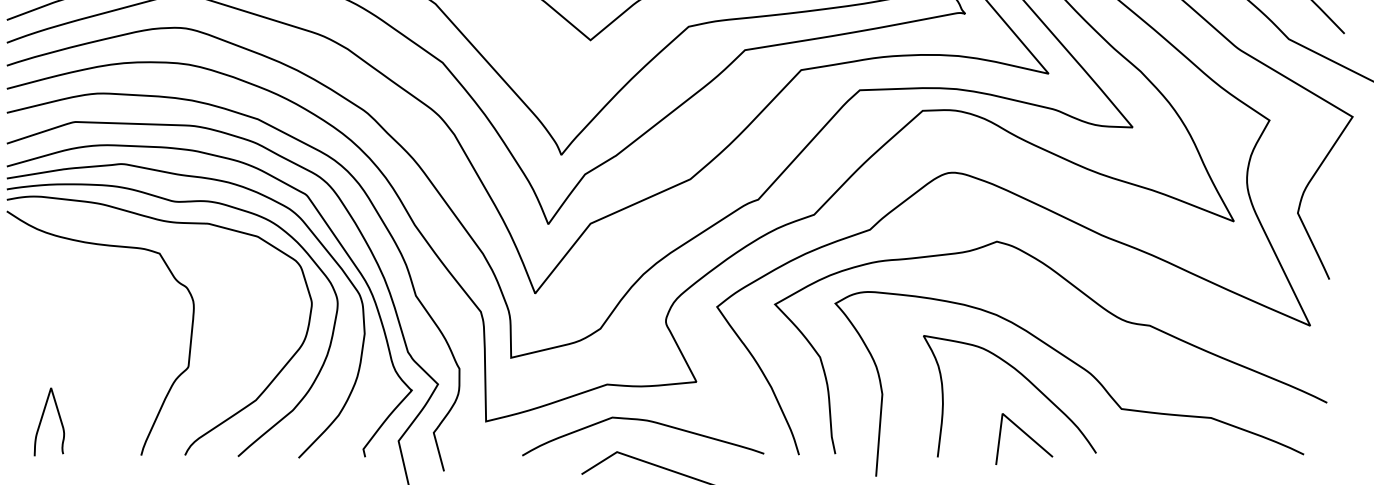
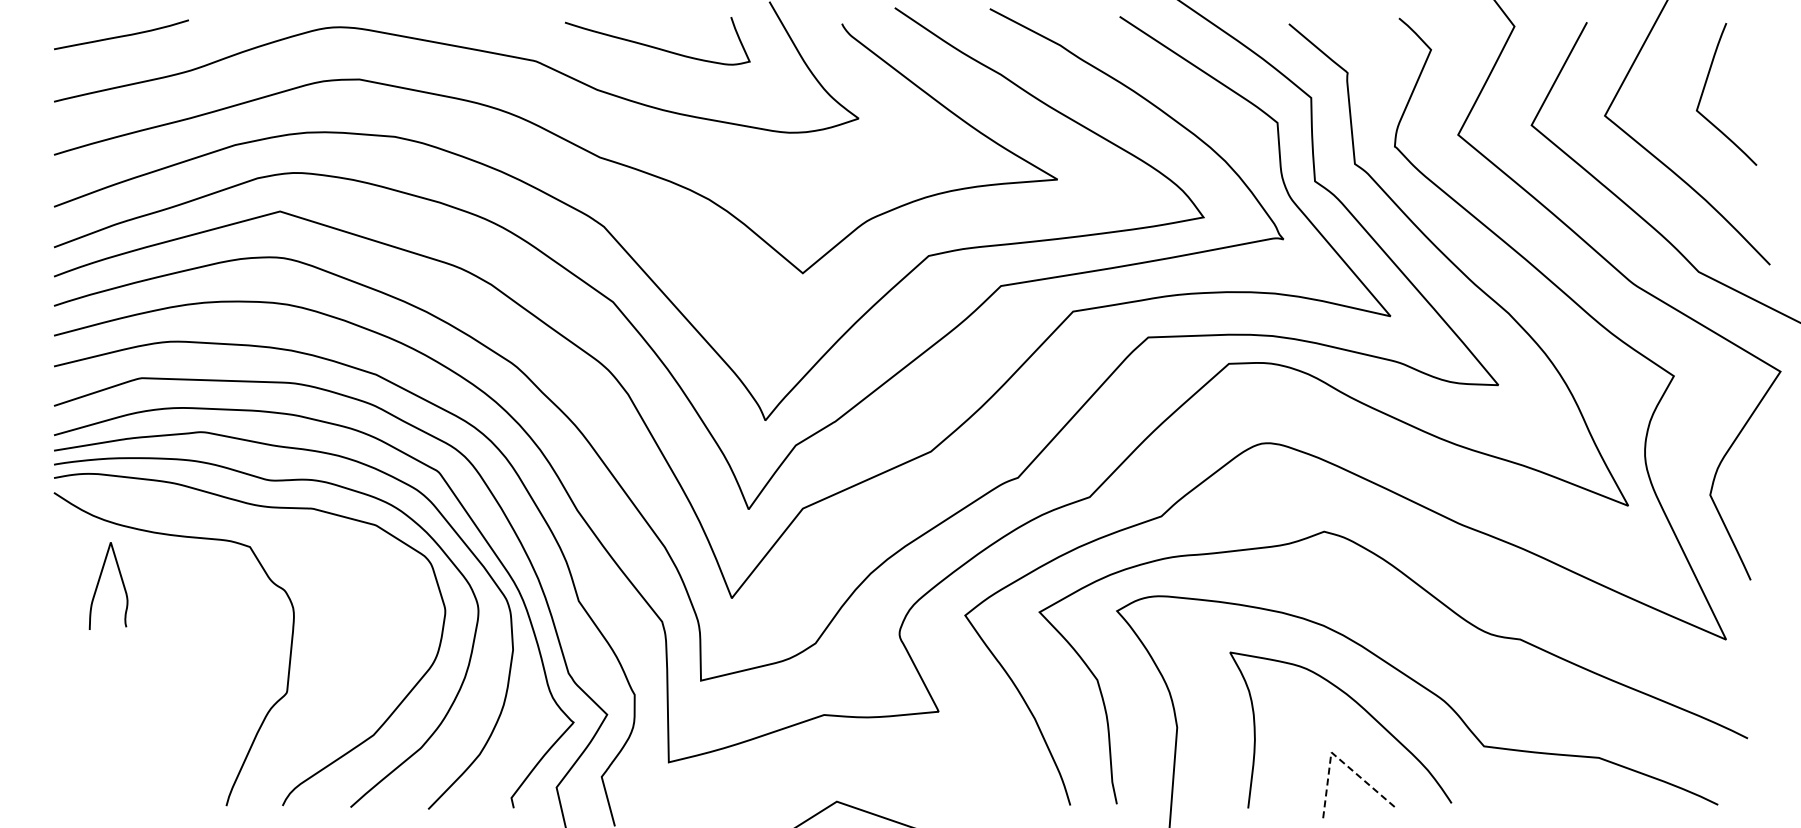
line: (1008, 418) -> (1338, 758), solid -> dashed
curve: (42, 419) -> (99, 582), moved
curve: (647, 421) -> (875, 762), removed

